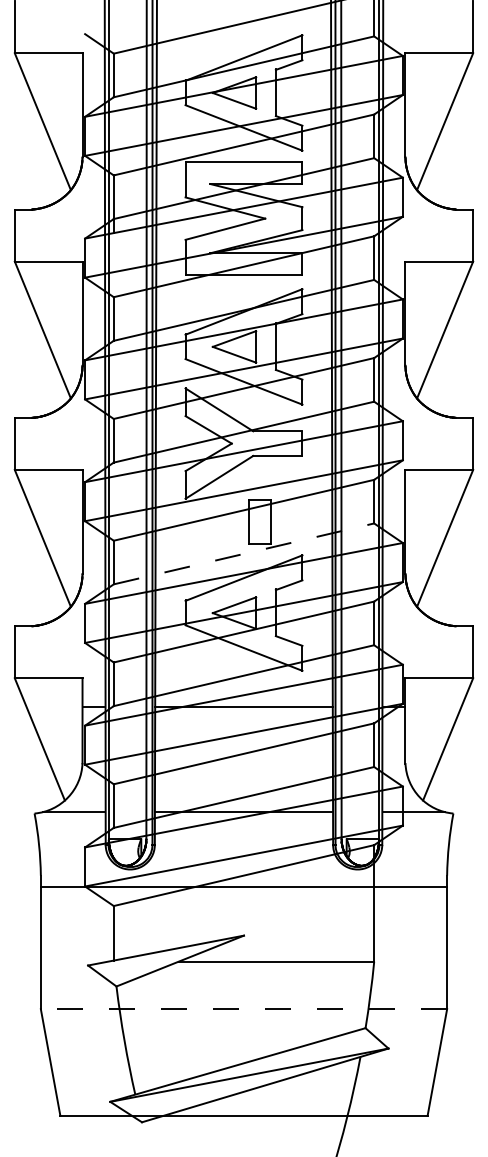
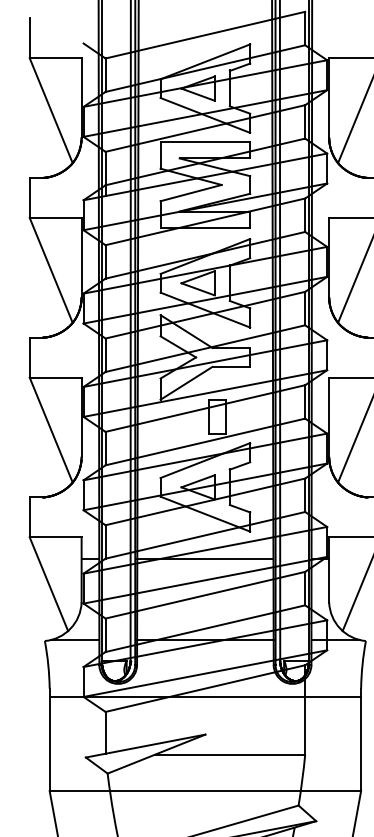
line: (243, 553) -> (205, 441), dashed -> solid
line: (243, 1009) -> (205, 791), dashed -> solid

